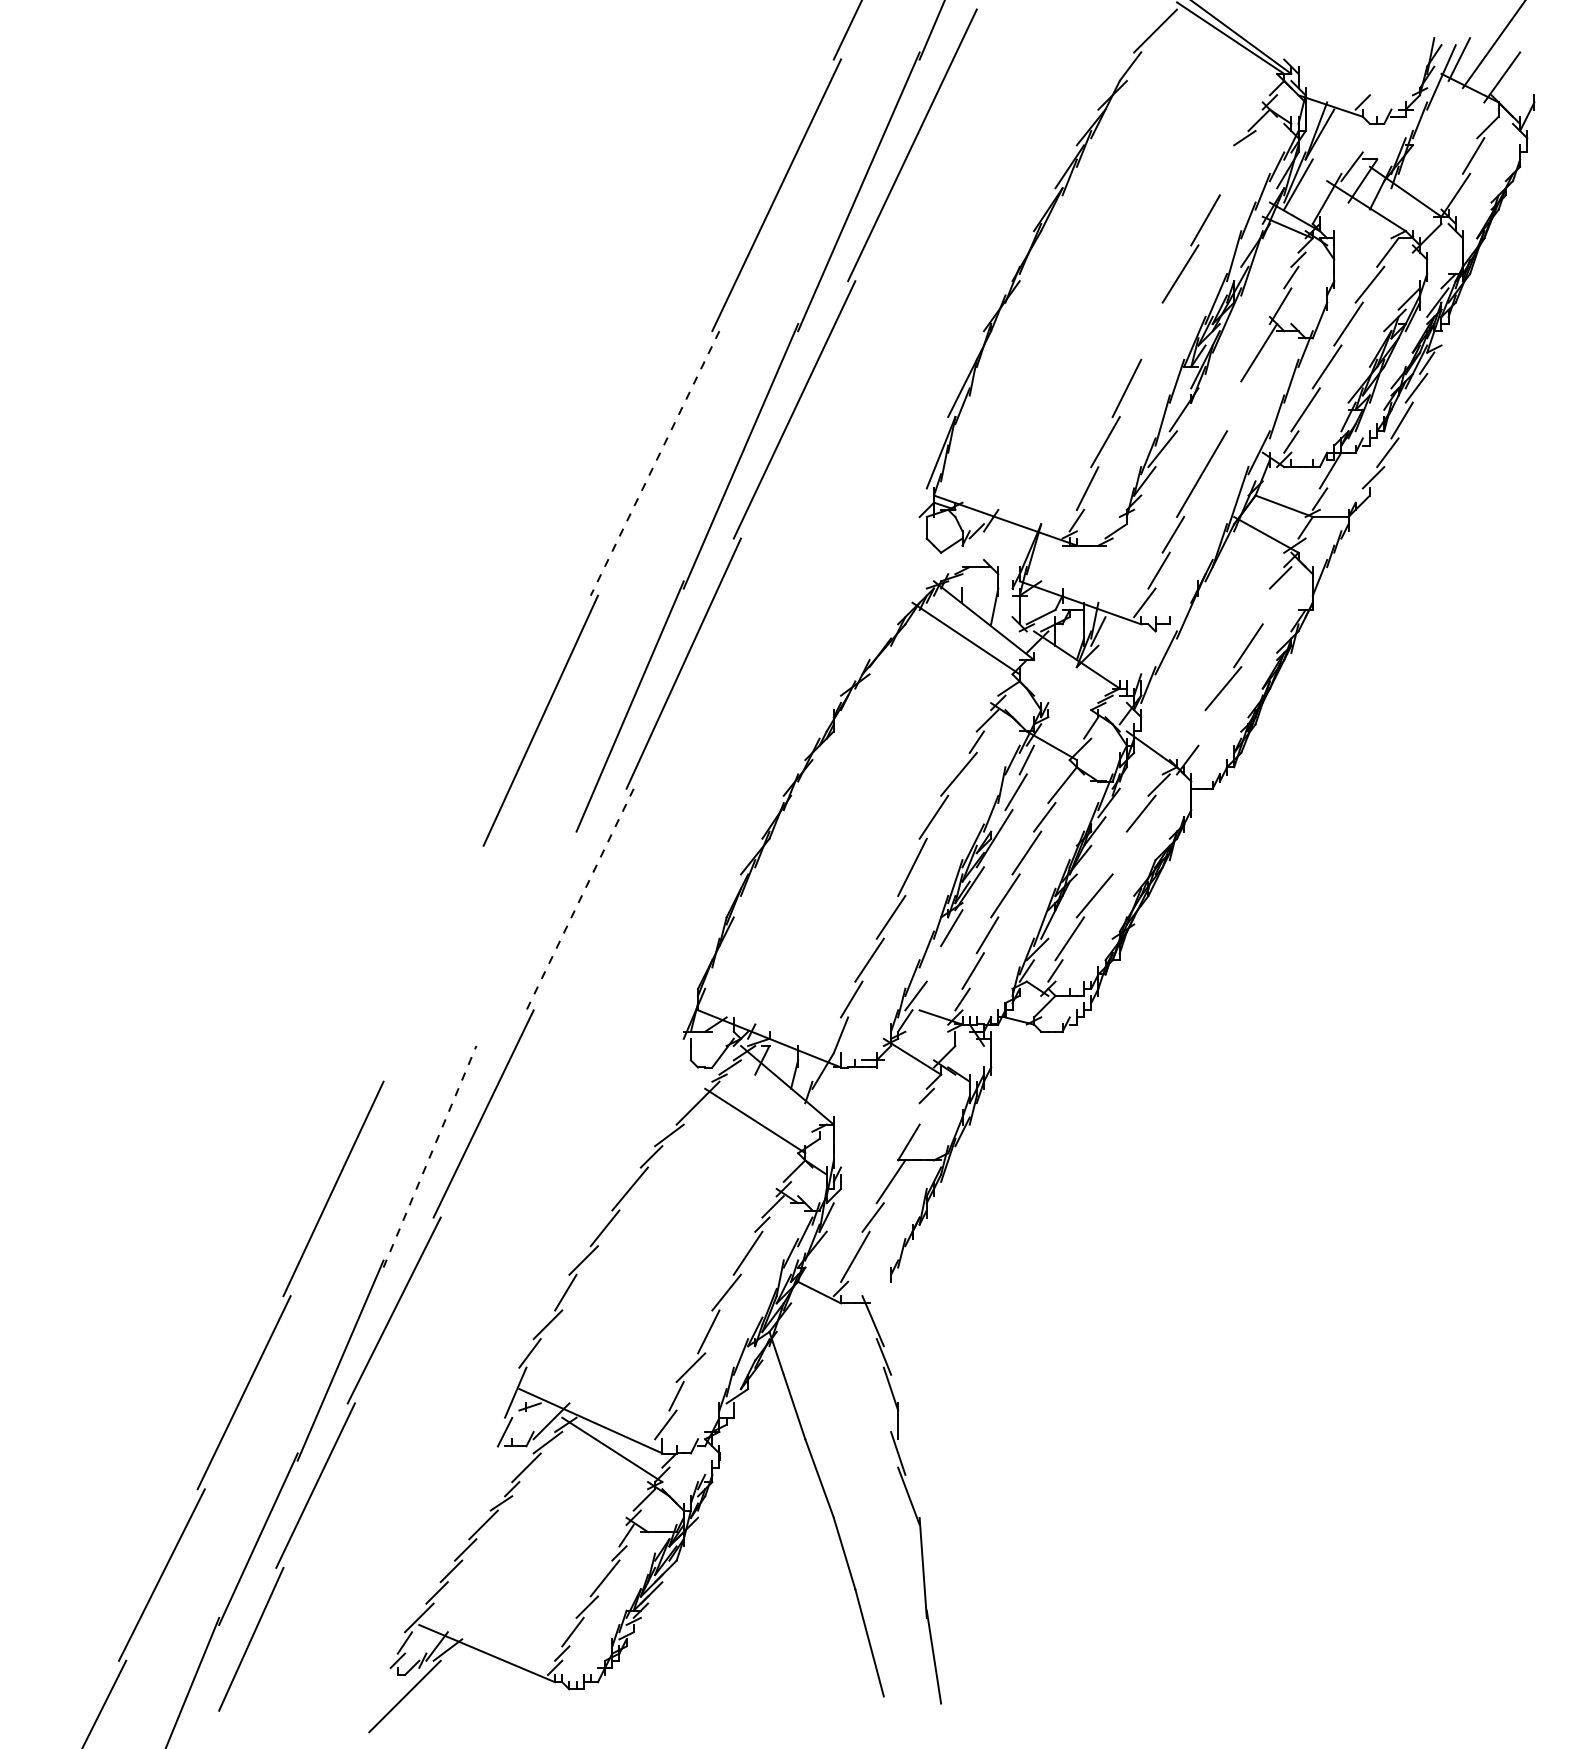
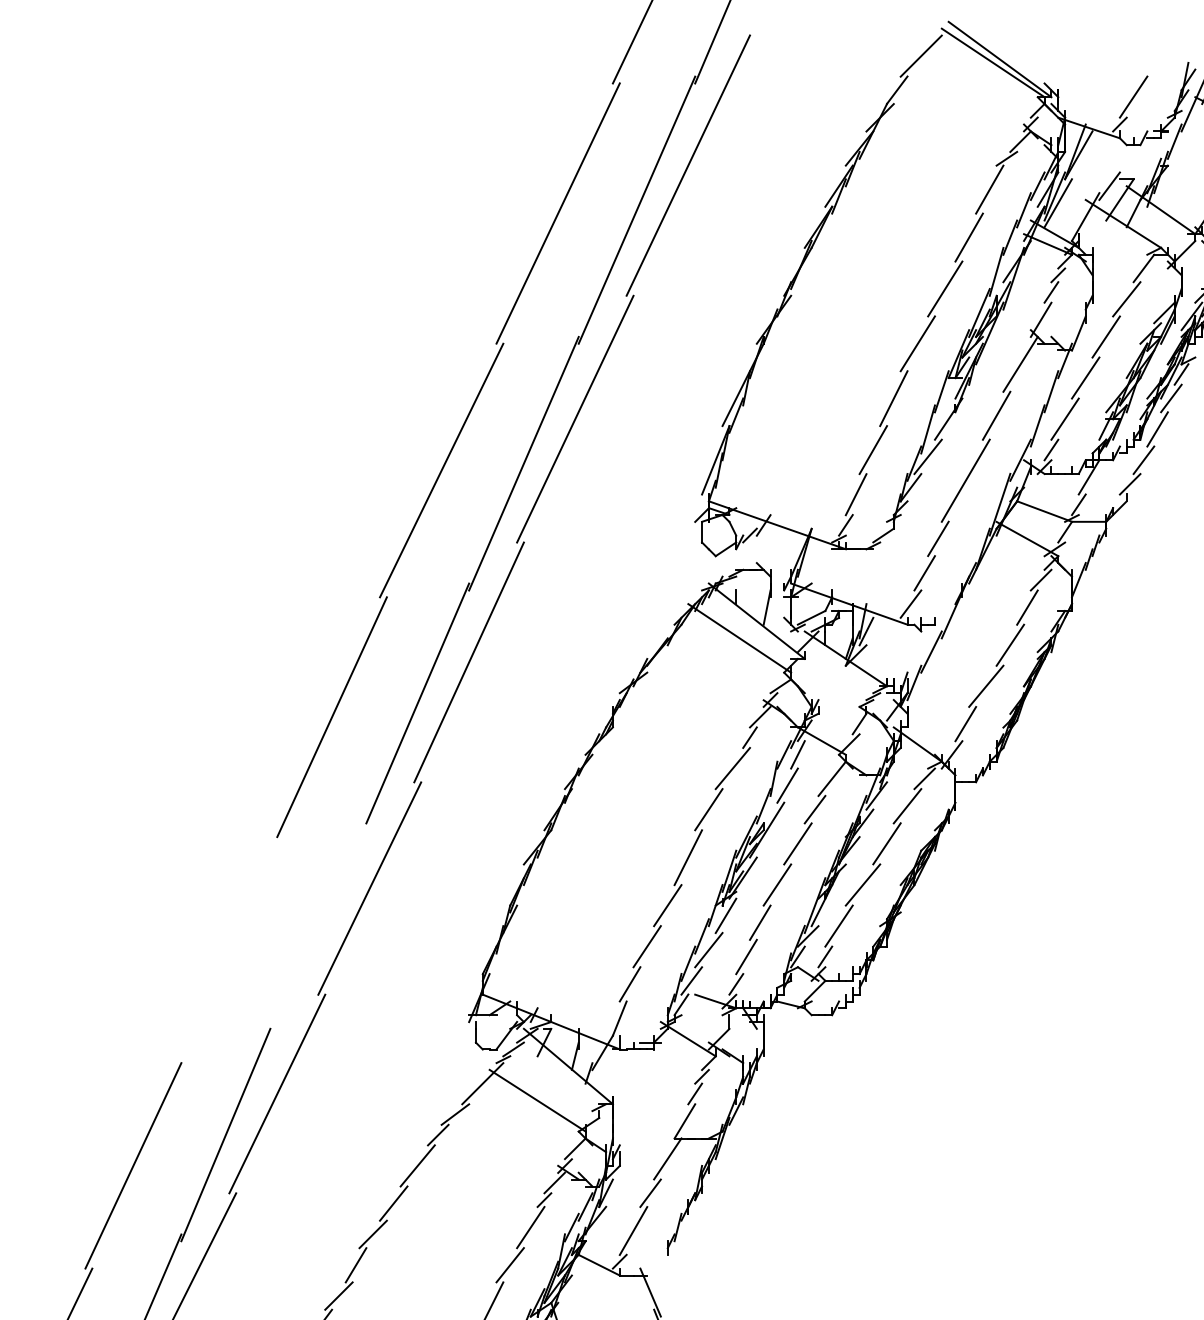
line: (1376, 73) -> (1133, 96), added
line: (1226, 170) -> (989, 189), added
line: (1151, 330) -> (917, 343), added
line: (1233, 406) -> (995, 415), added
line: (654, 463) -> (441, 470), dashed -> solid
line: (1266, 606) -> (1027, 607), added
line: (1201, 727) -> (965, 723), added
line: (1119, 852) -> (886, 843), added
line: (579, 900) -> (369, 889), dashed -> solid
line: (933, 963) -> (708, 949), added
line: (919, 1113) -> (695, 1093), added
line: (430, 1156) -> (226, 1134), dashed -> solid

